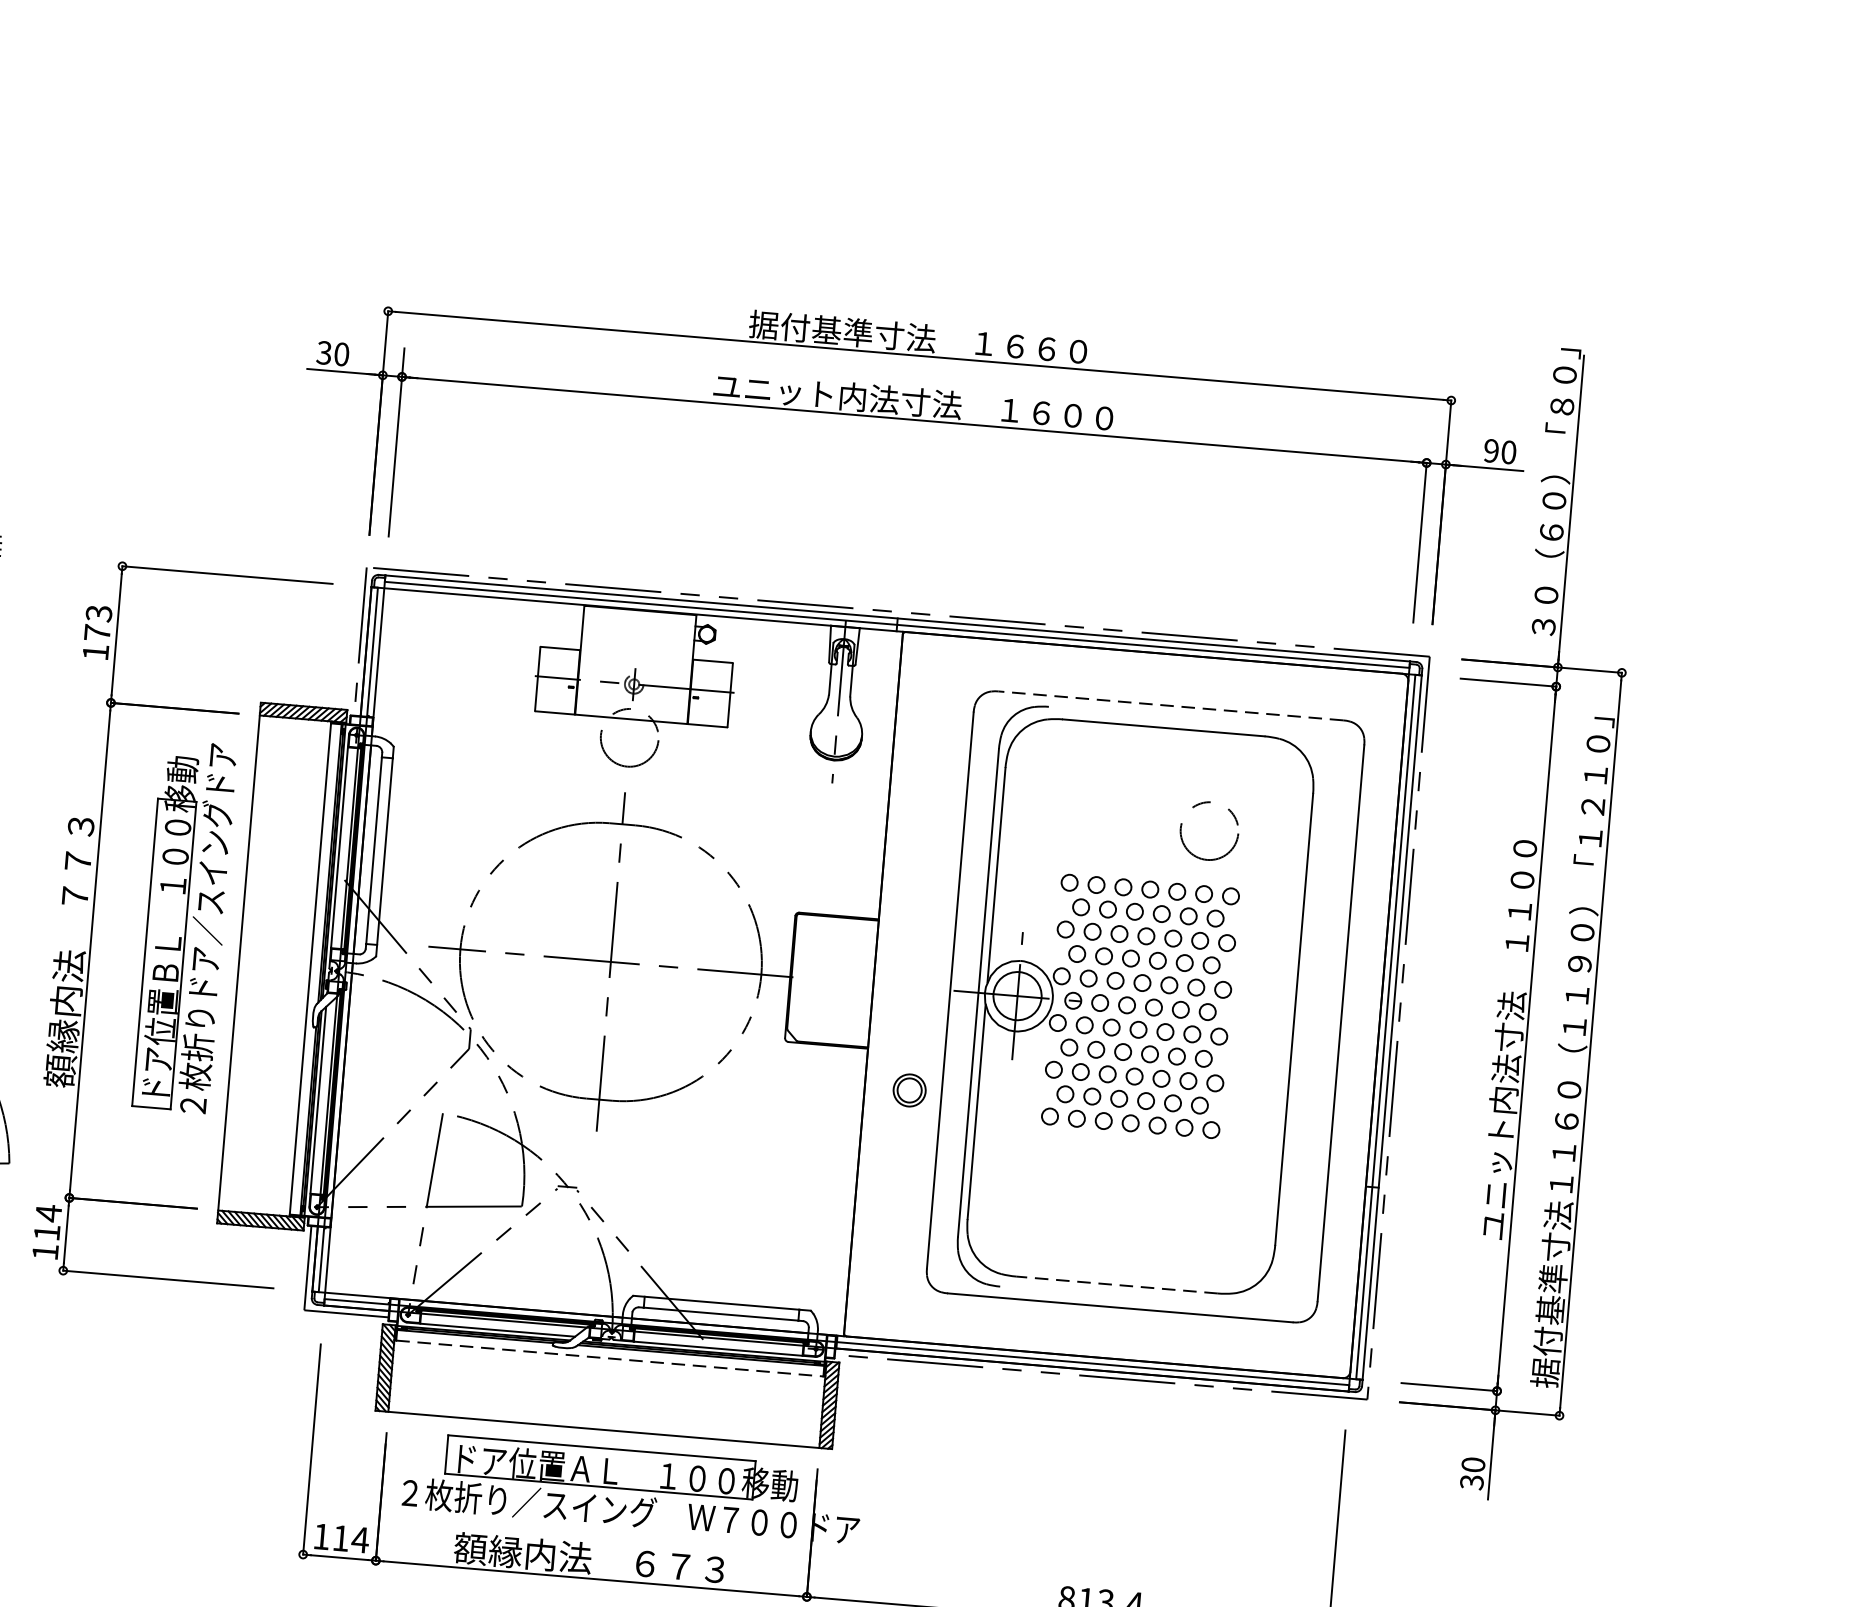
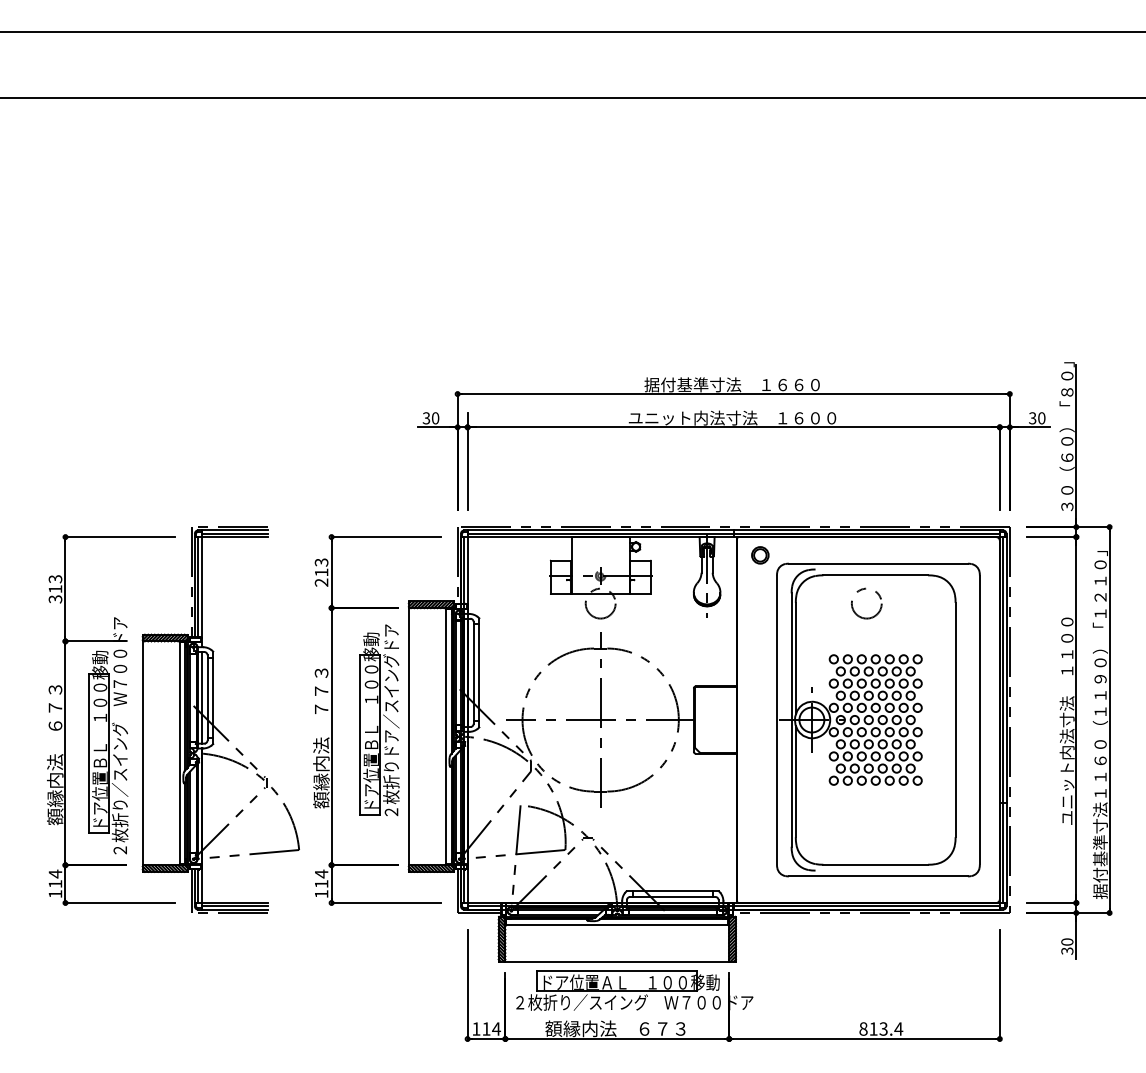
text: (1490, 451) -> (1032, 418), 90 -> 30
text: (96, 642) -> (321, 577), 173 -> 213
line: (1169, 705) -> (877, 563), dashed -> solid
circle: (1209, 830) -> (866, 603), moved
circle: (909, 1090) -> (760, 555), moved
line: (1116, 1284) -> (875, 864), dashed -> solid
line: (610, 1358) -> (617, 924), dashed -> solid

